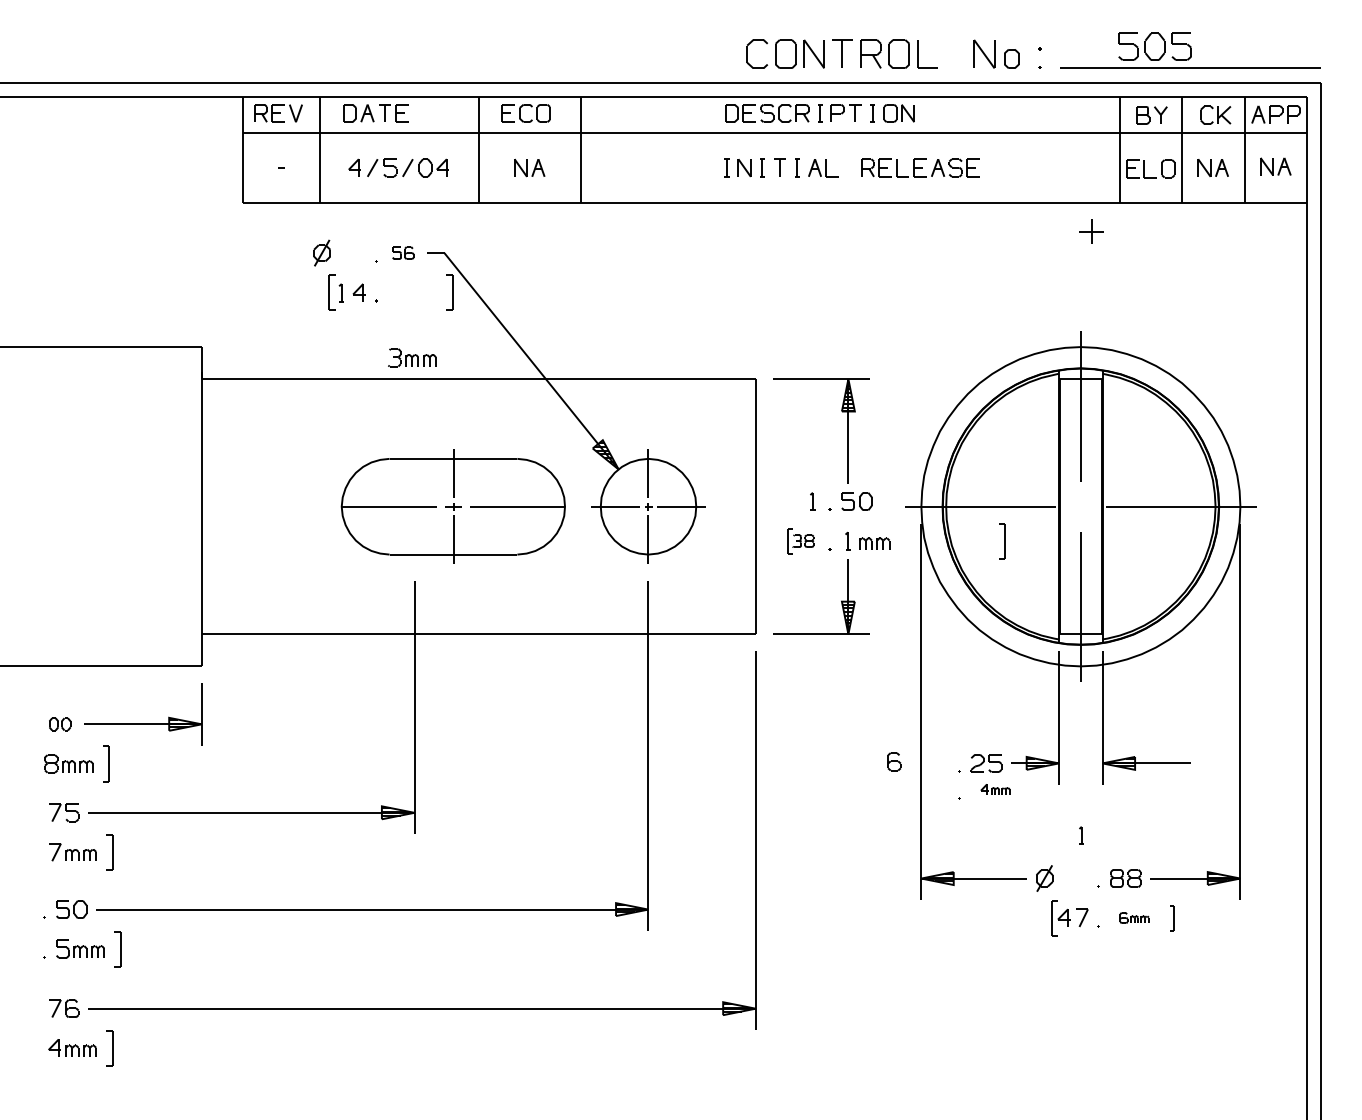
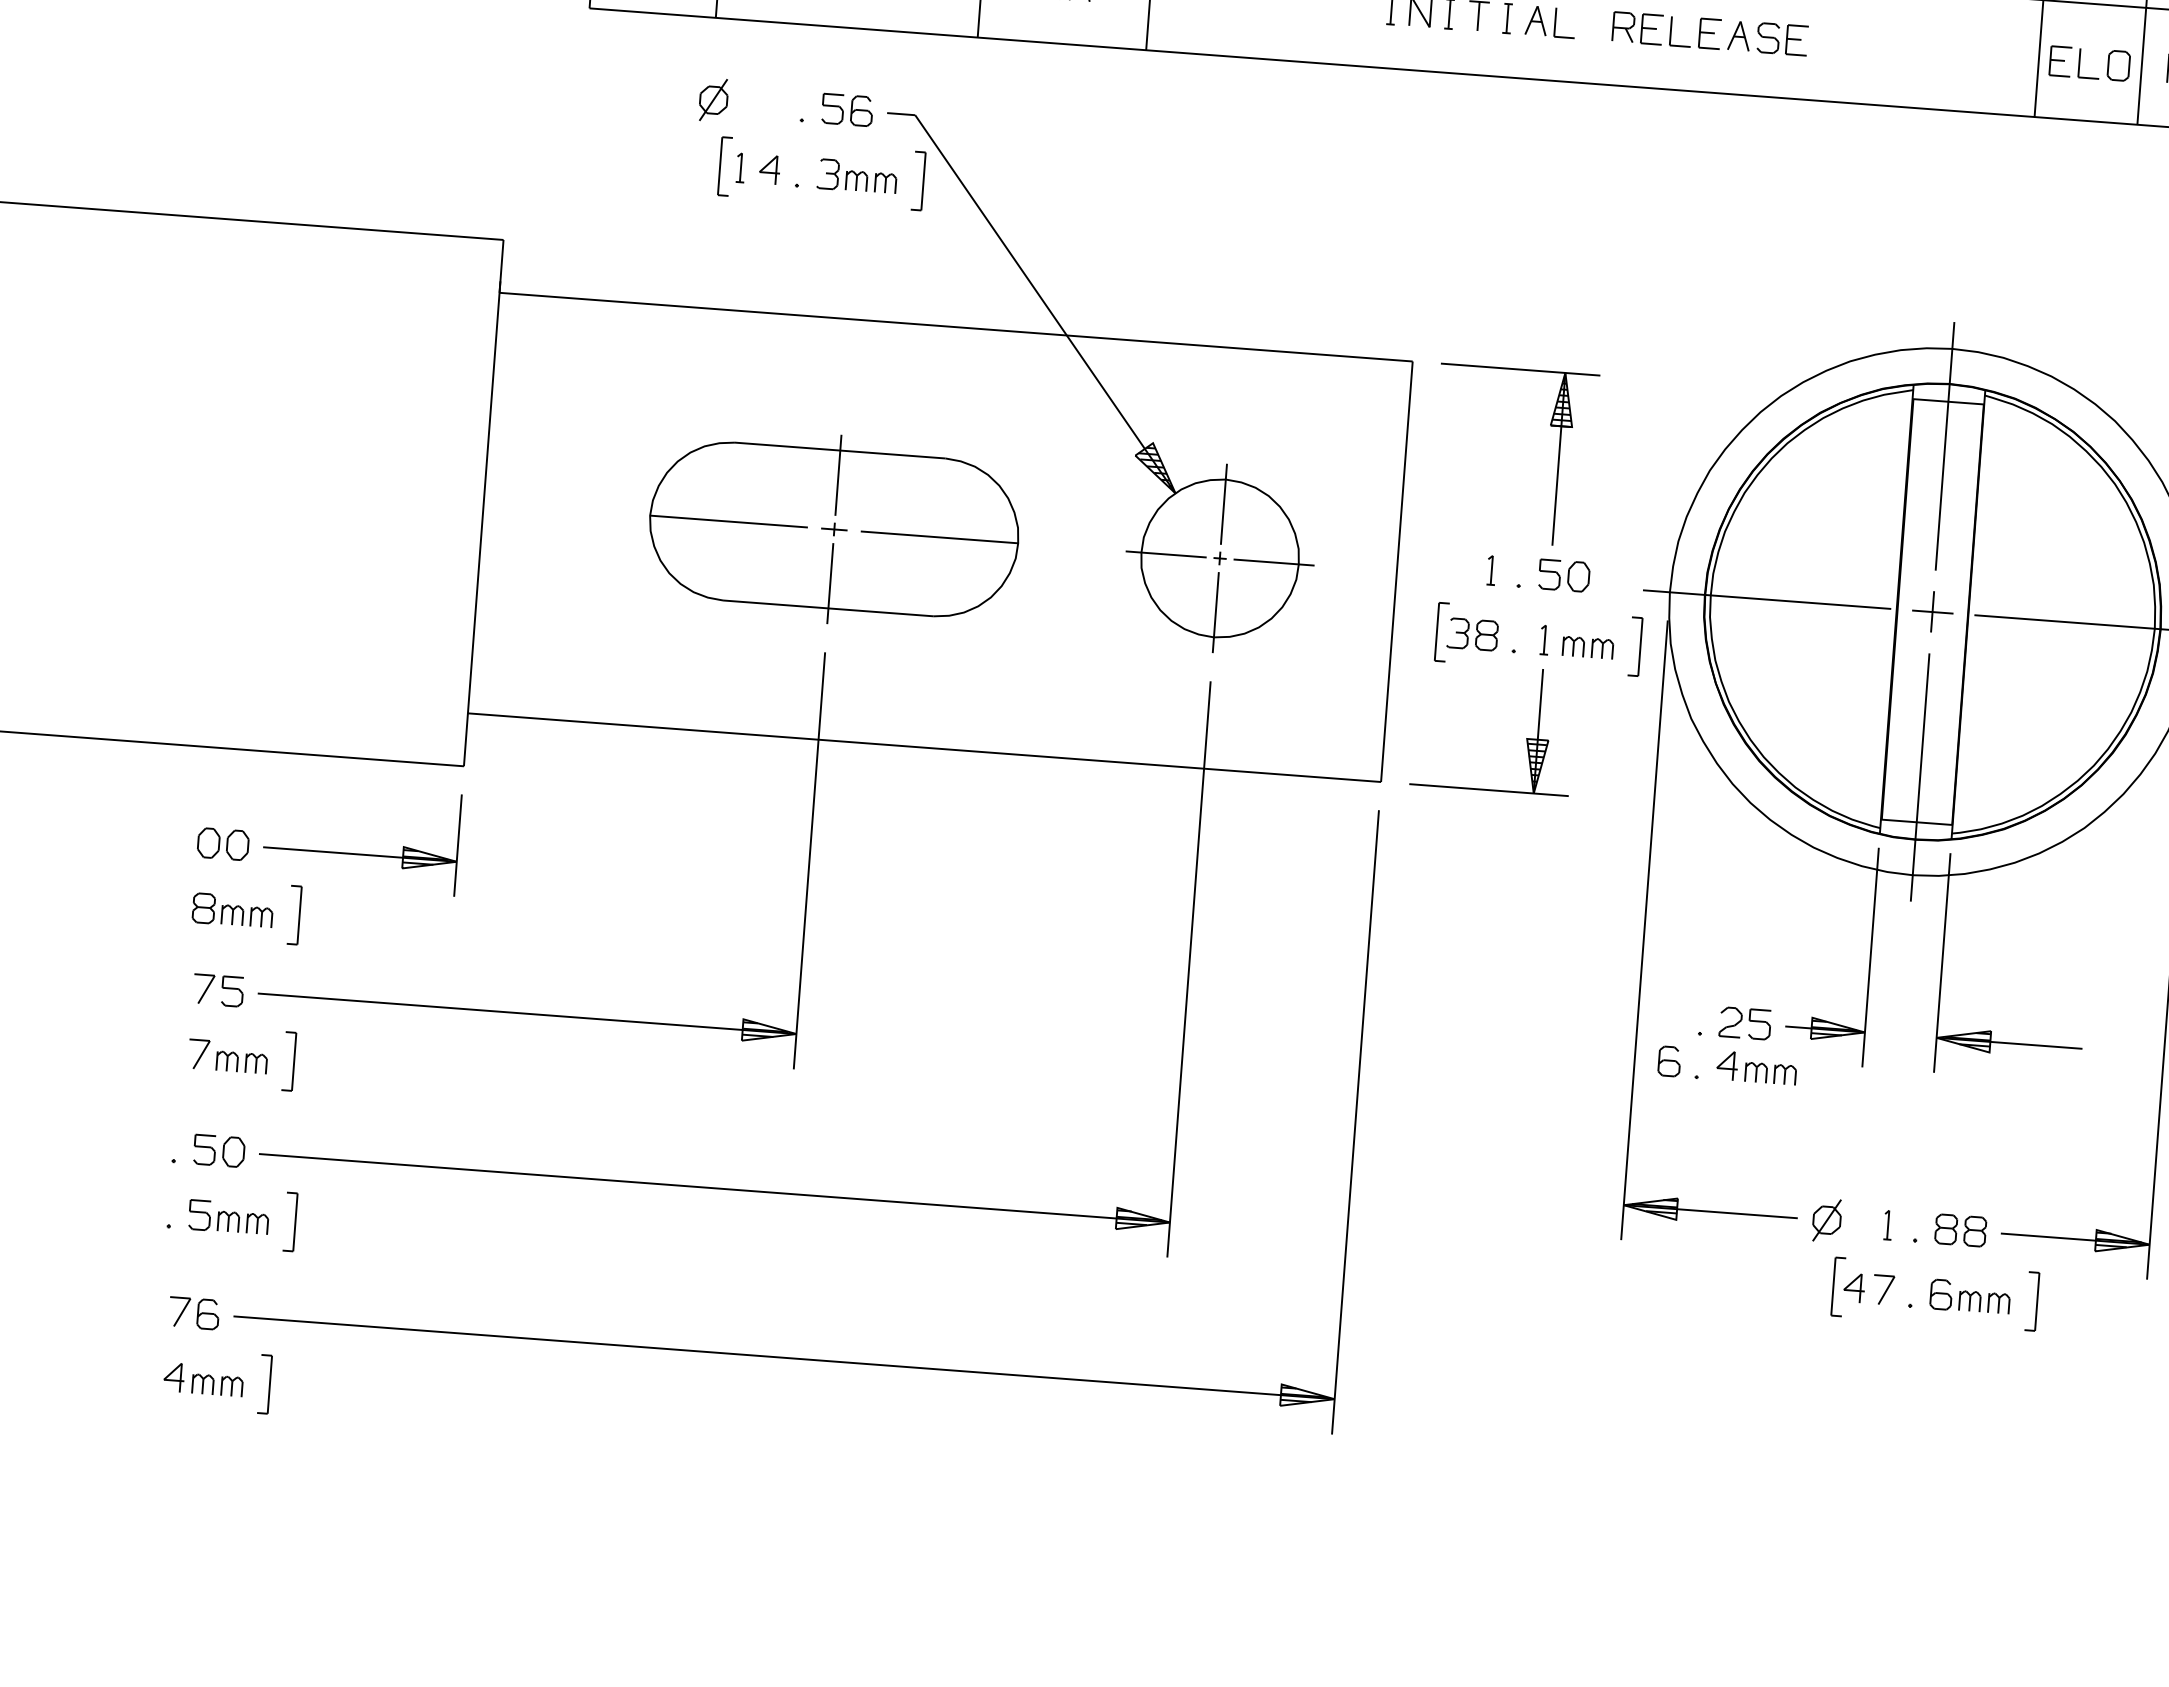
part: (1091, 231) -> (1932, 611), moved
part: (402, 252) -> (846, 108), size x1.43
part: (412, 357) -> (857, 176), moved
part: (452, 506) -> (832, 528), moved
part: (800, 541) -> (1466, 634), size x1.43
part: (1002, 541) -> (1636, 647), moved
part: (59, 724) -> (222, 844), size x1.43
part: (894, 761) -> (1669, 1061), moved
part: (995, 789) -> (1757, 1067), size x1.67
part: (1081, 835) -> (1887, 1224), moved
part: (1134, 917) -> (1970, 1295), size x1.67
part: (1172, 918) -> (2032, 1302), size x1.43

